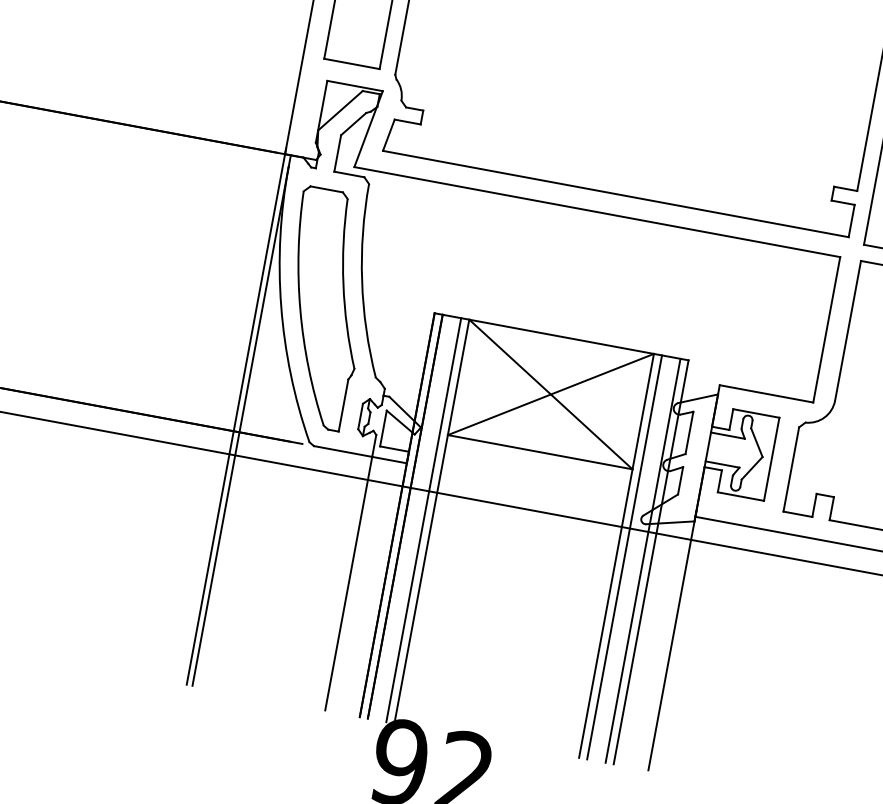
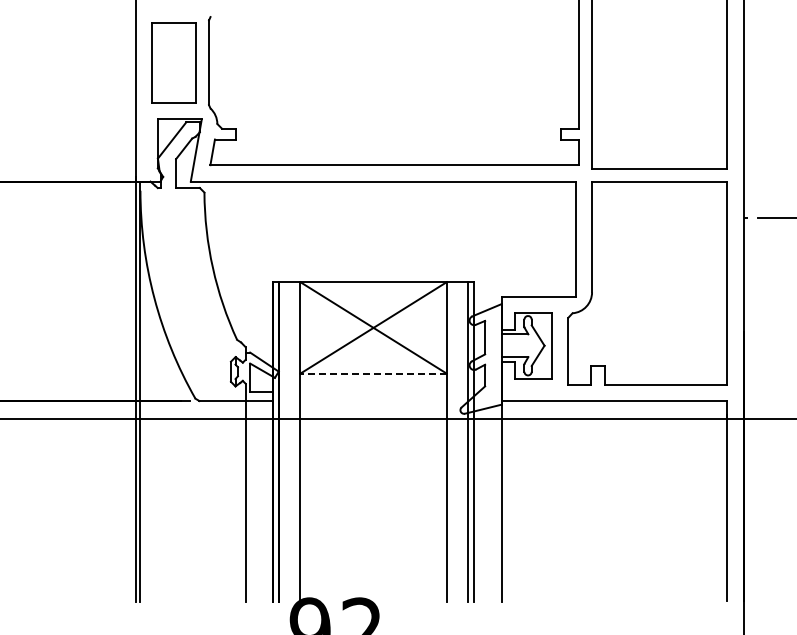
part: (323, 308) -> (187, 294), removed
line: (540, 452) -> (373, 373), solid -> dashed
line: (424, 520) -> (294, 442), removed
line: (625, 557) -> (453, 442), removed

